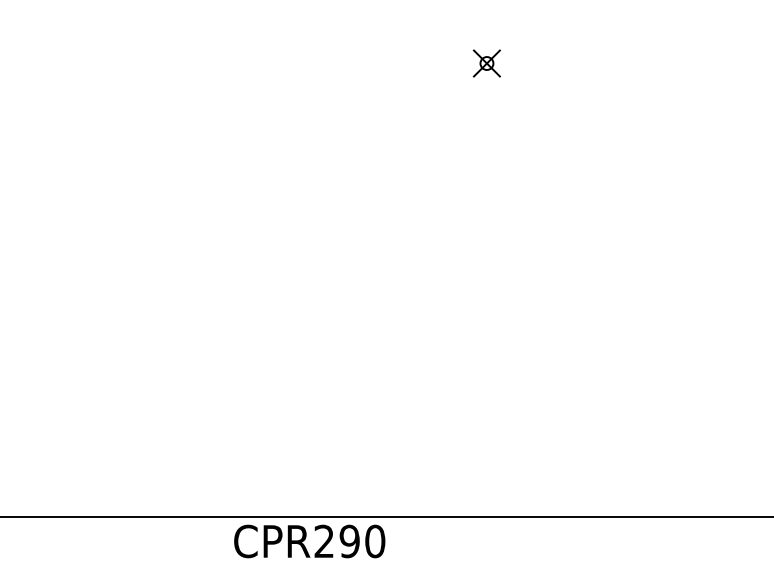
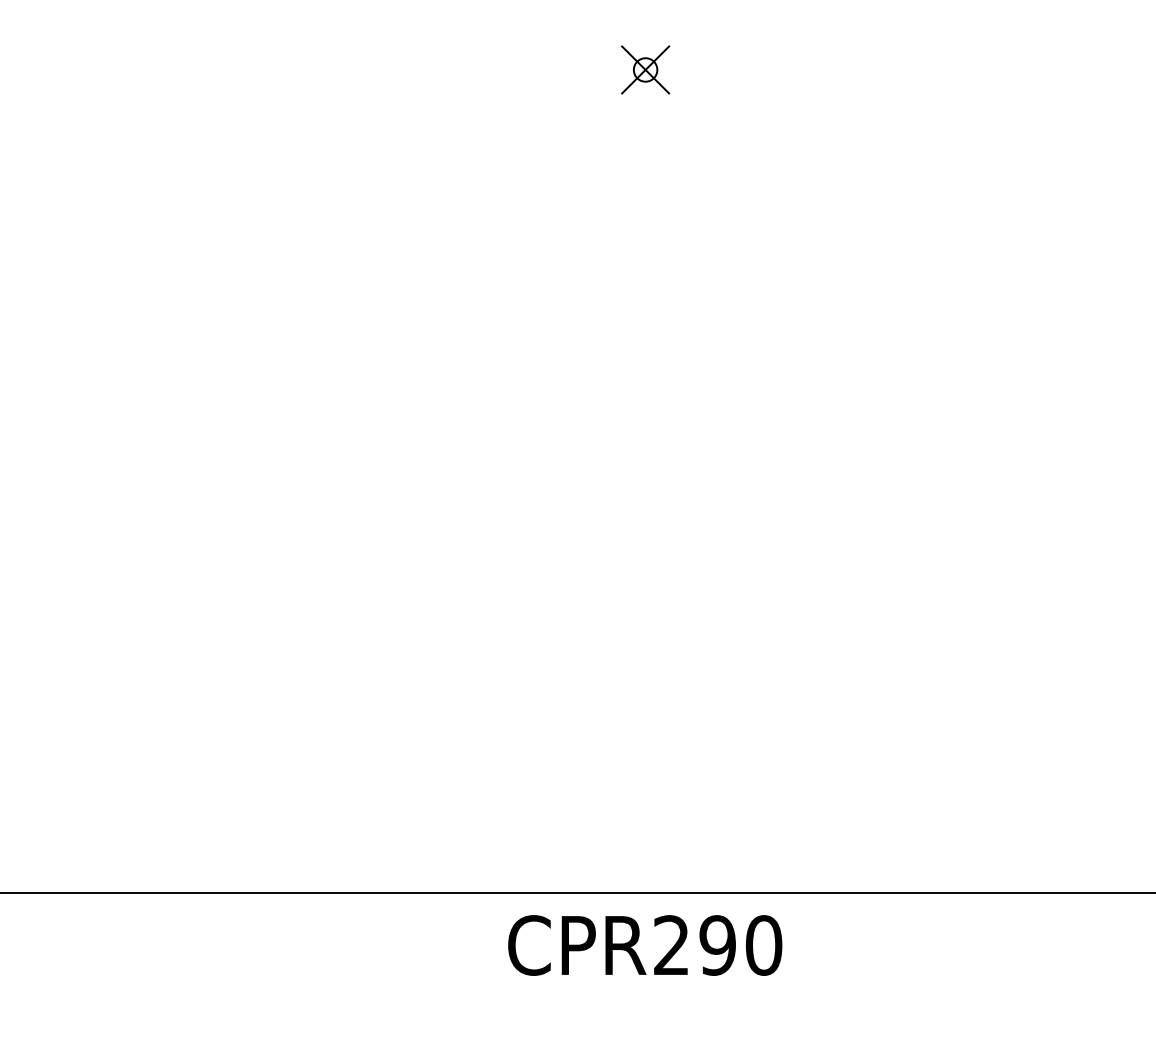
text: (309, 541) -> (644, 945), moved

